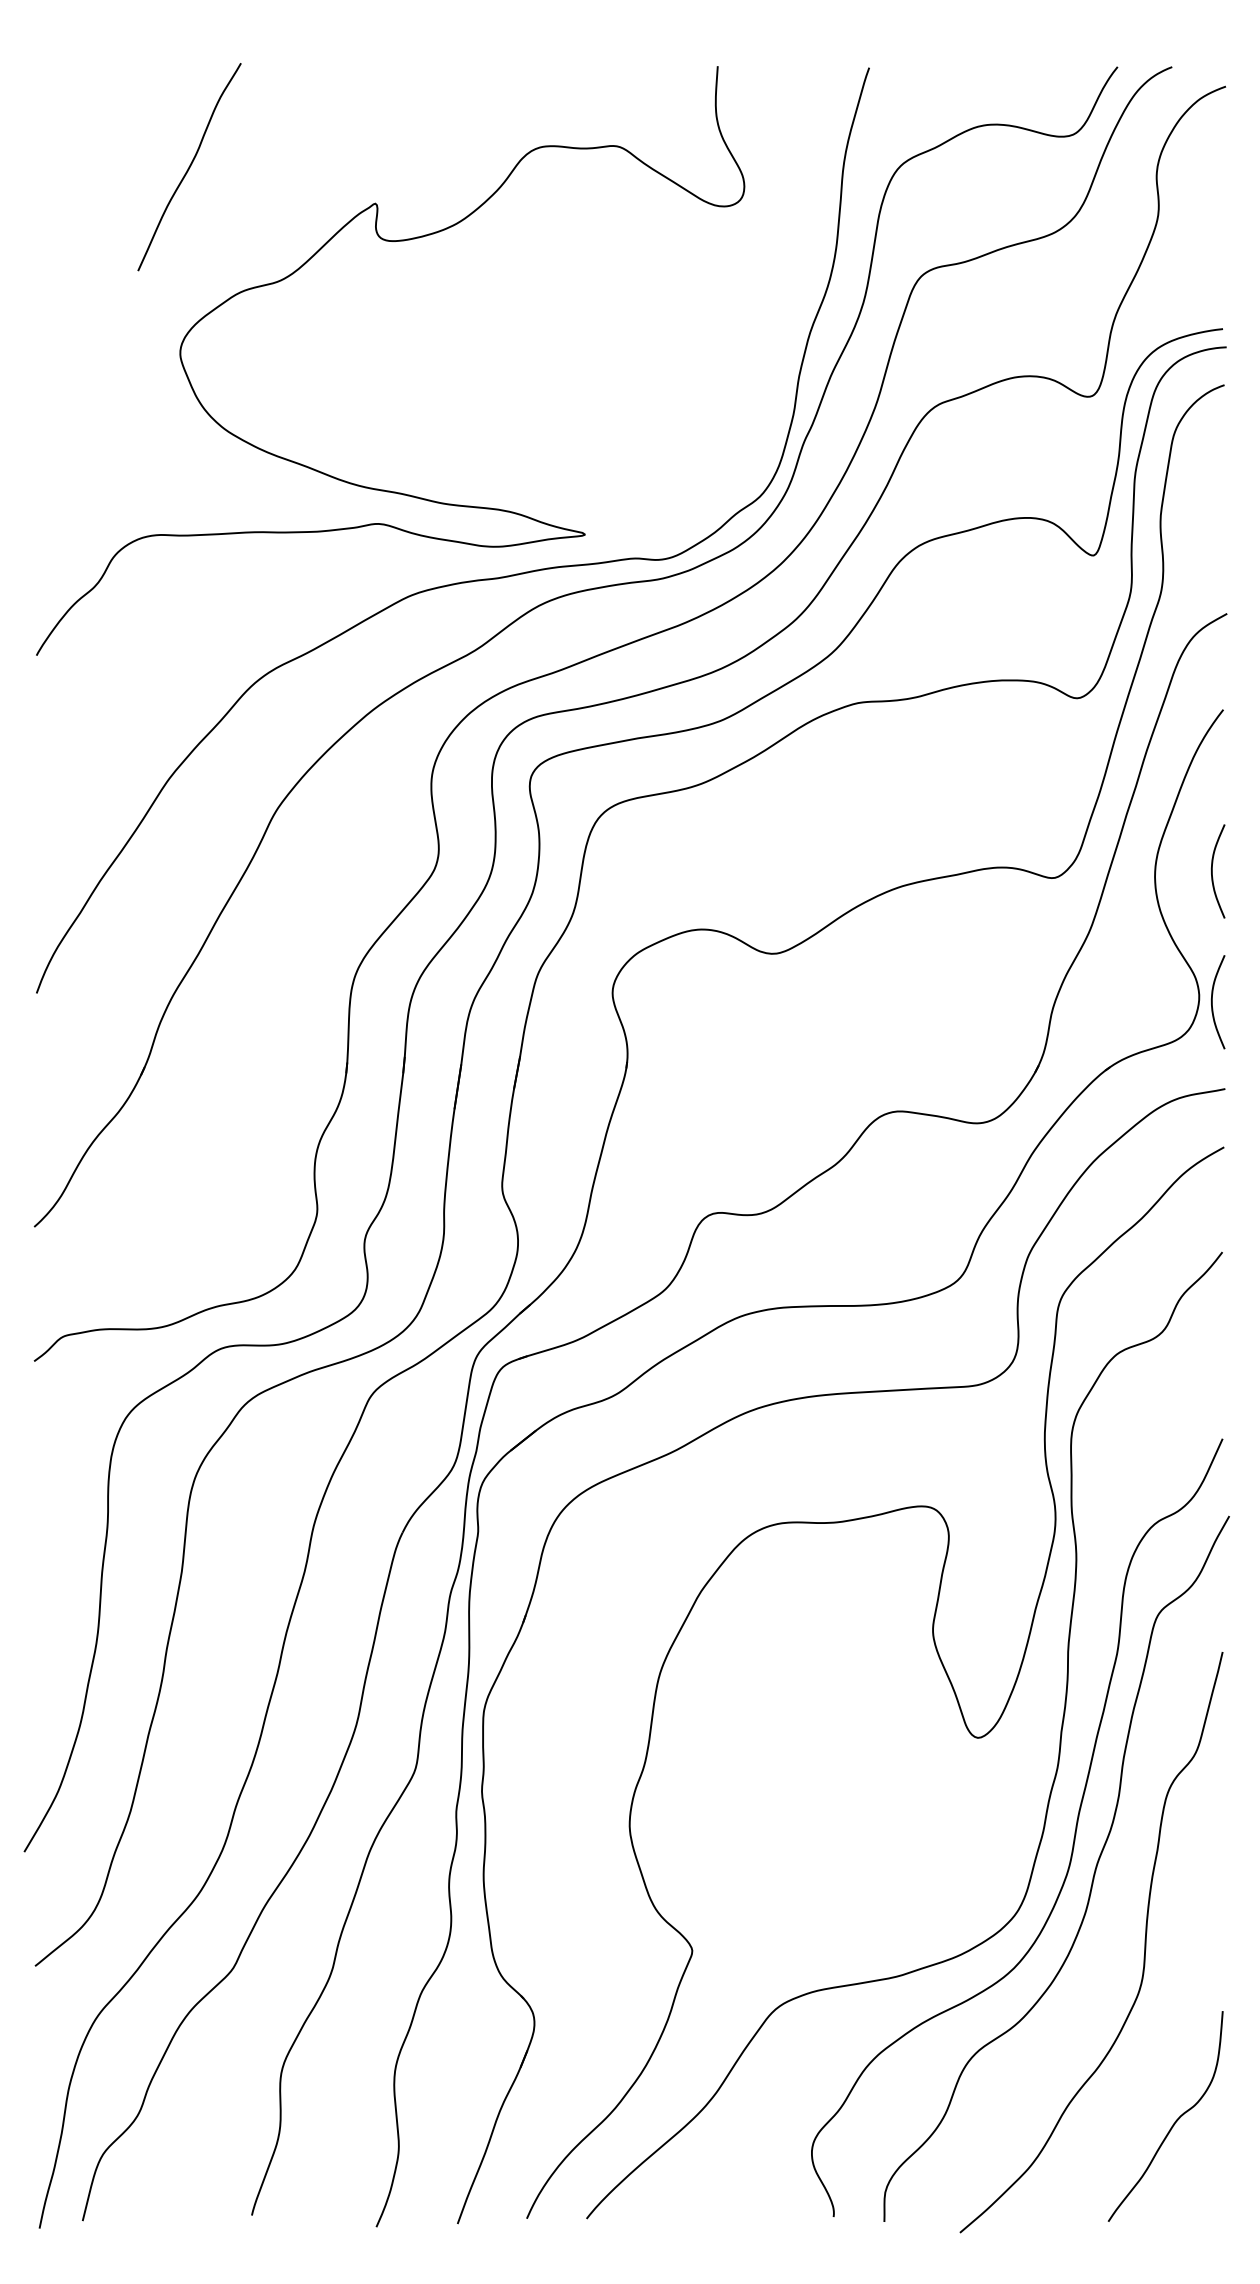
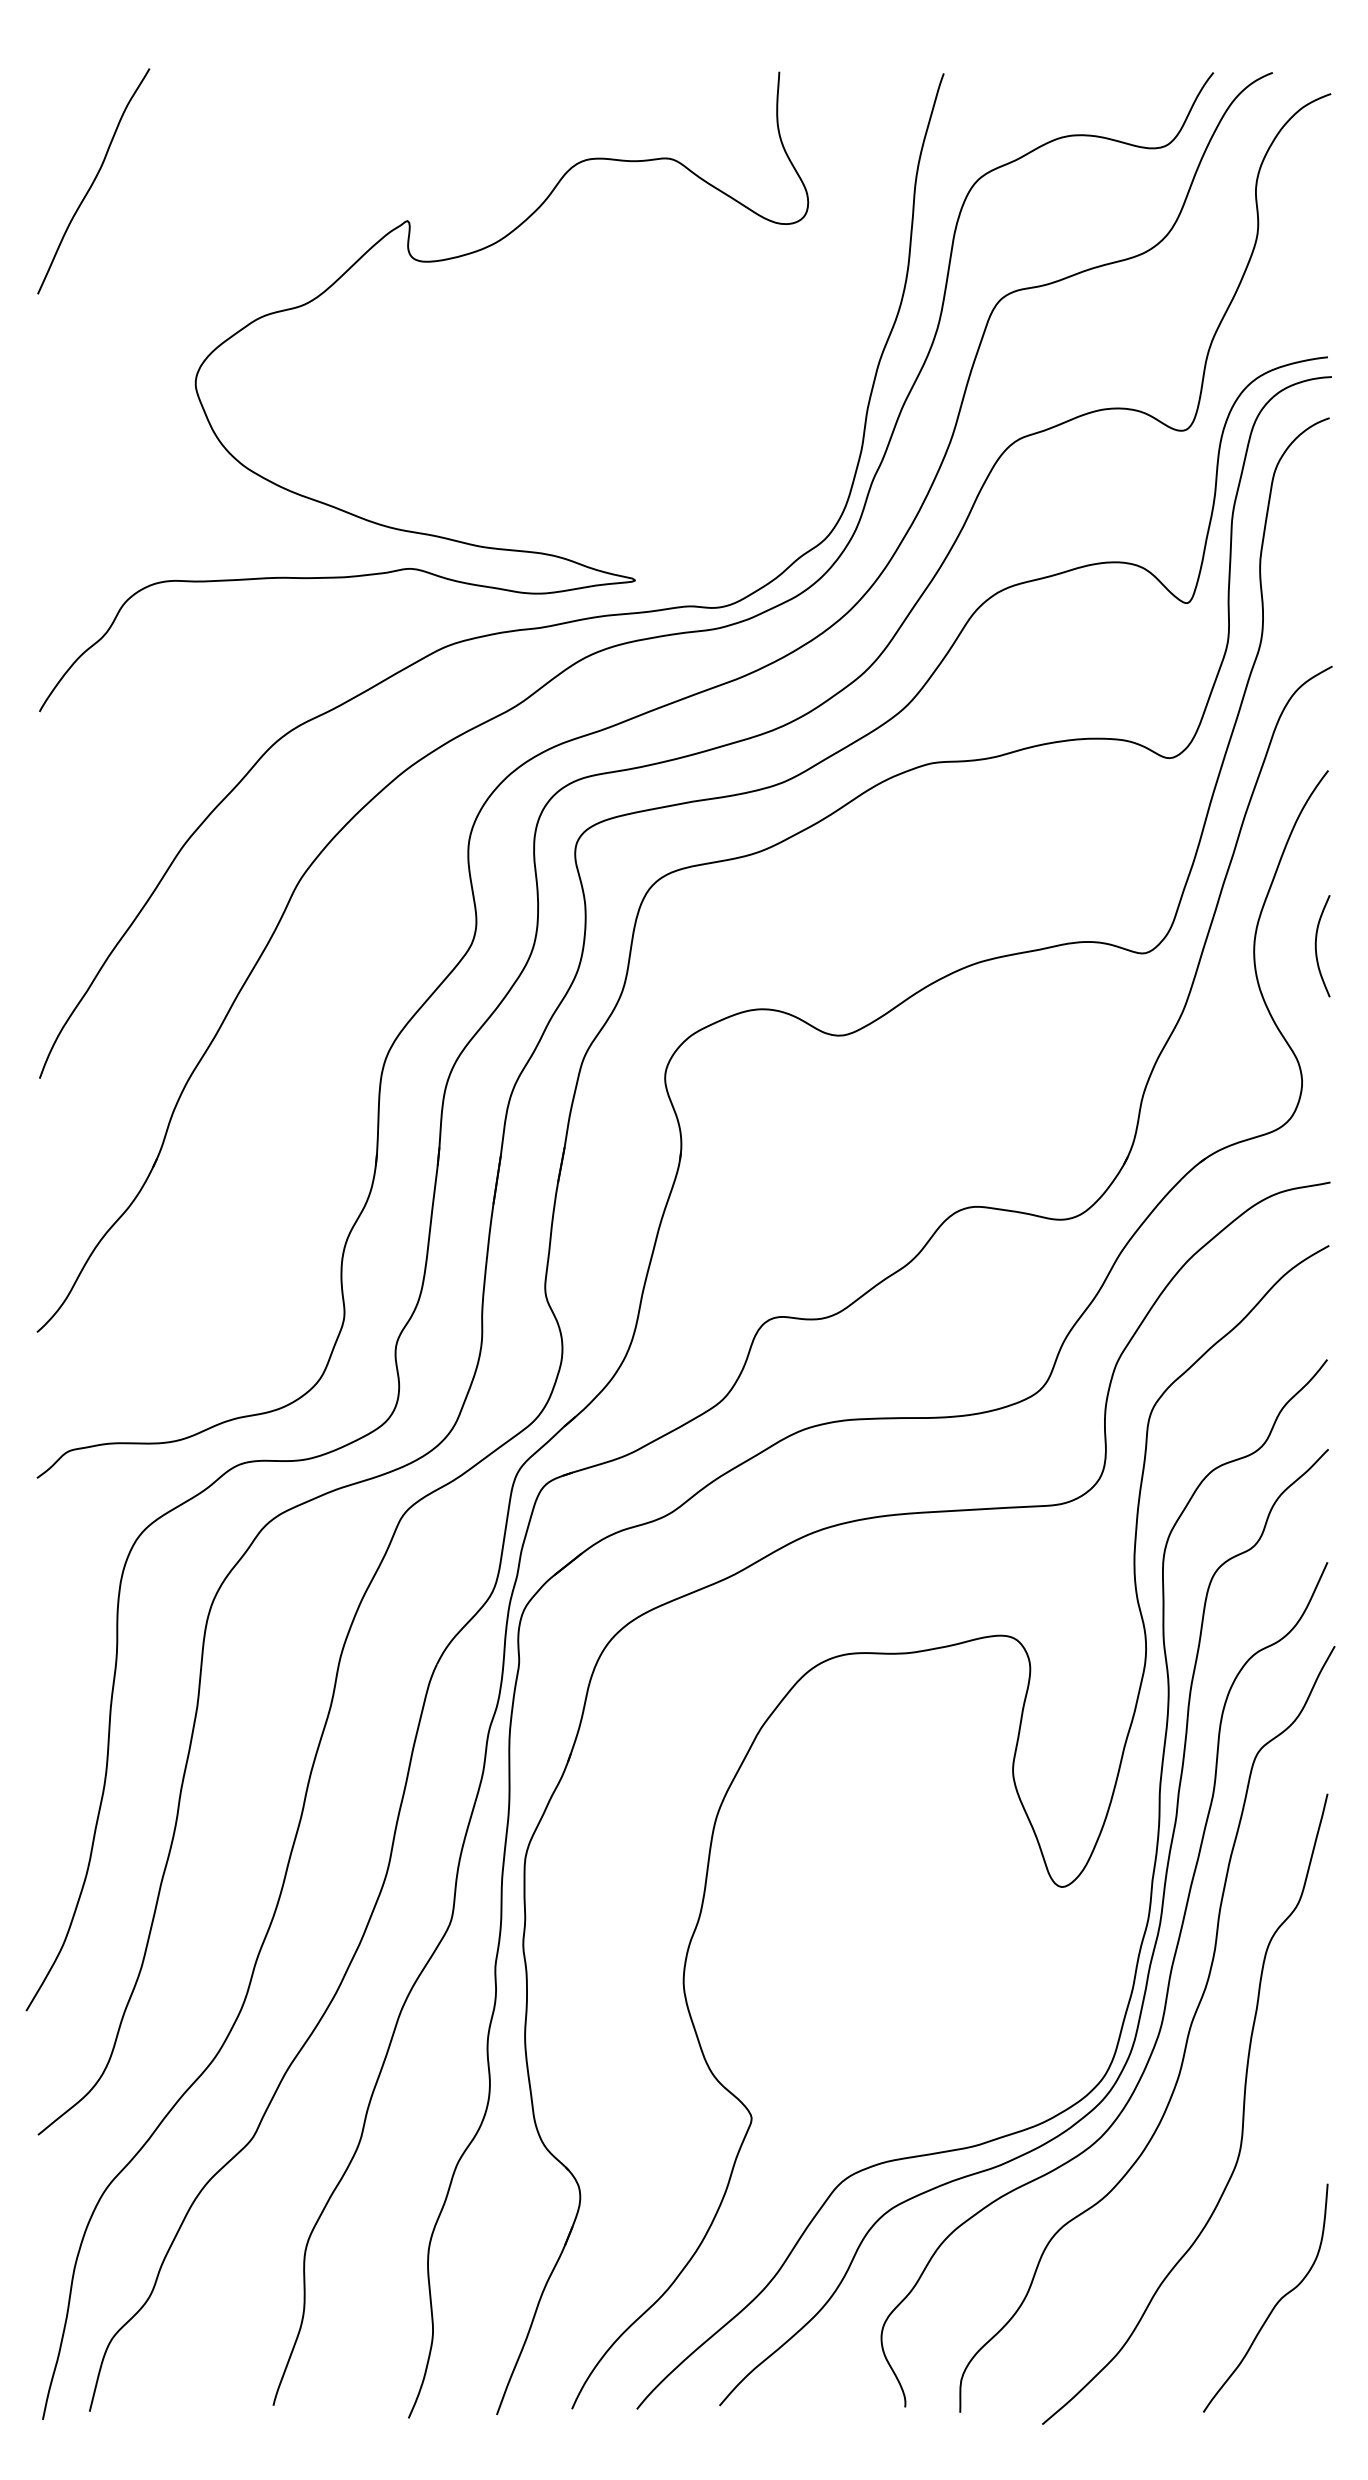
curve: (189, 167) -> (93, 181), moved
curve: (1212, 1002) -> (1316, 1088), removed
curve: (1059, 1804) -> (1150, 1959), added

